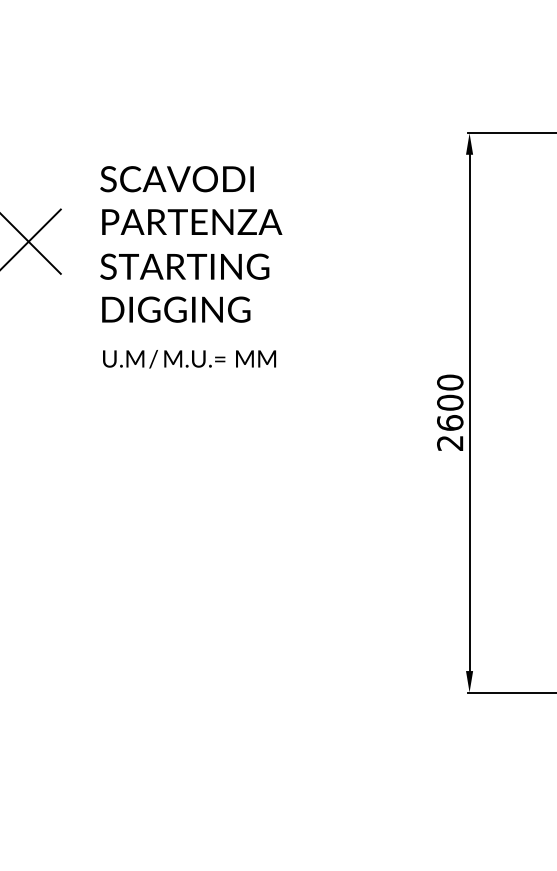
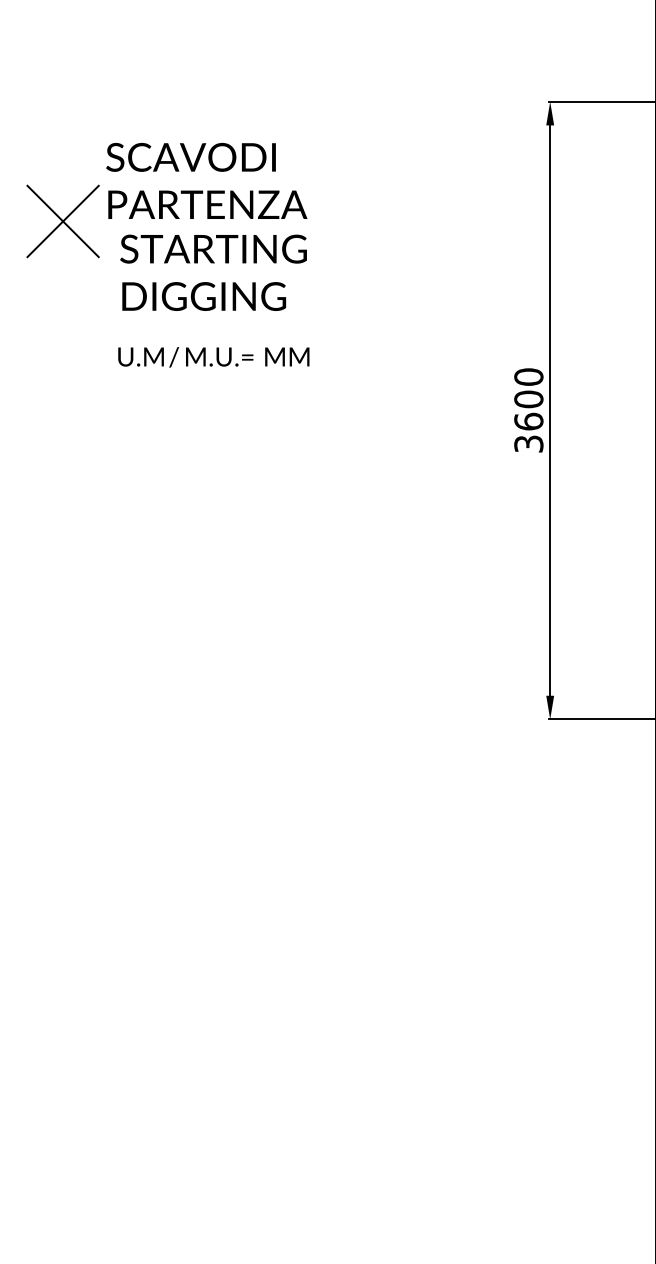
text: (191, 200) -> (206, 180), moved
text: (184, 287) -> (213, 272), moved
text: (189, 359) -> (213, 357), moved
text: (449, 442) -> (528, 443), 2600 -> 3600

